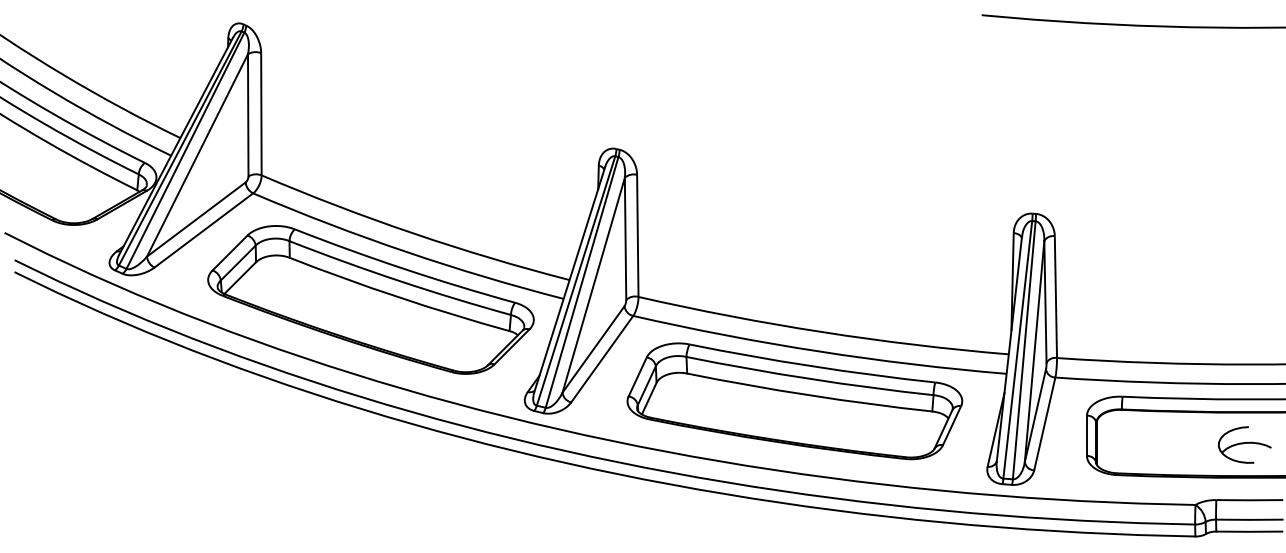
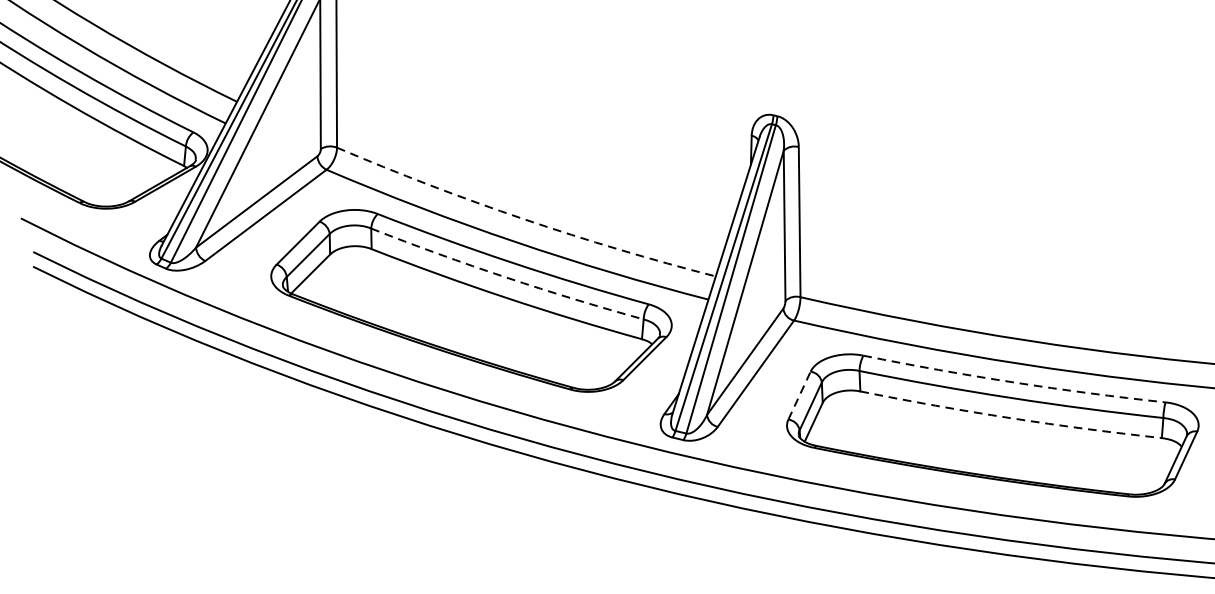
arc: (413, 233) -> (523, 219), solid -> dashed
arc: (399, 280) -> (506, 276), solid -> dashed
arc: (812, 366) -> (1014, 382), solid -> dashed
line: (637, 376) -> (799, 395), solid -> dashed
arc: (809, 395) -> (1010, 418), solid -> dashed

